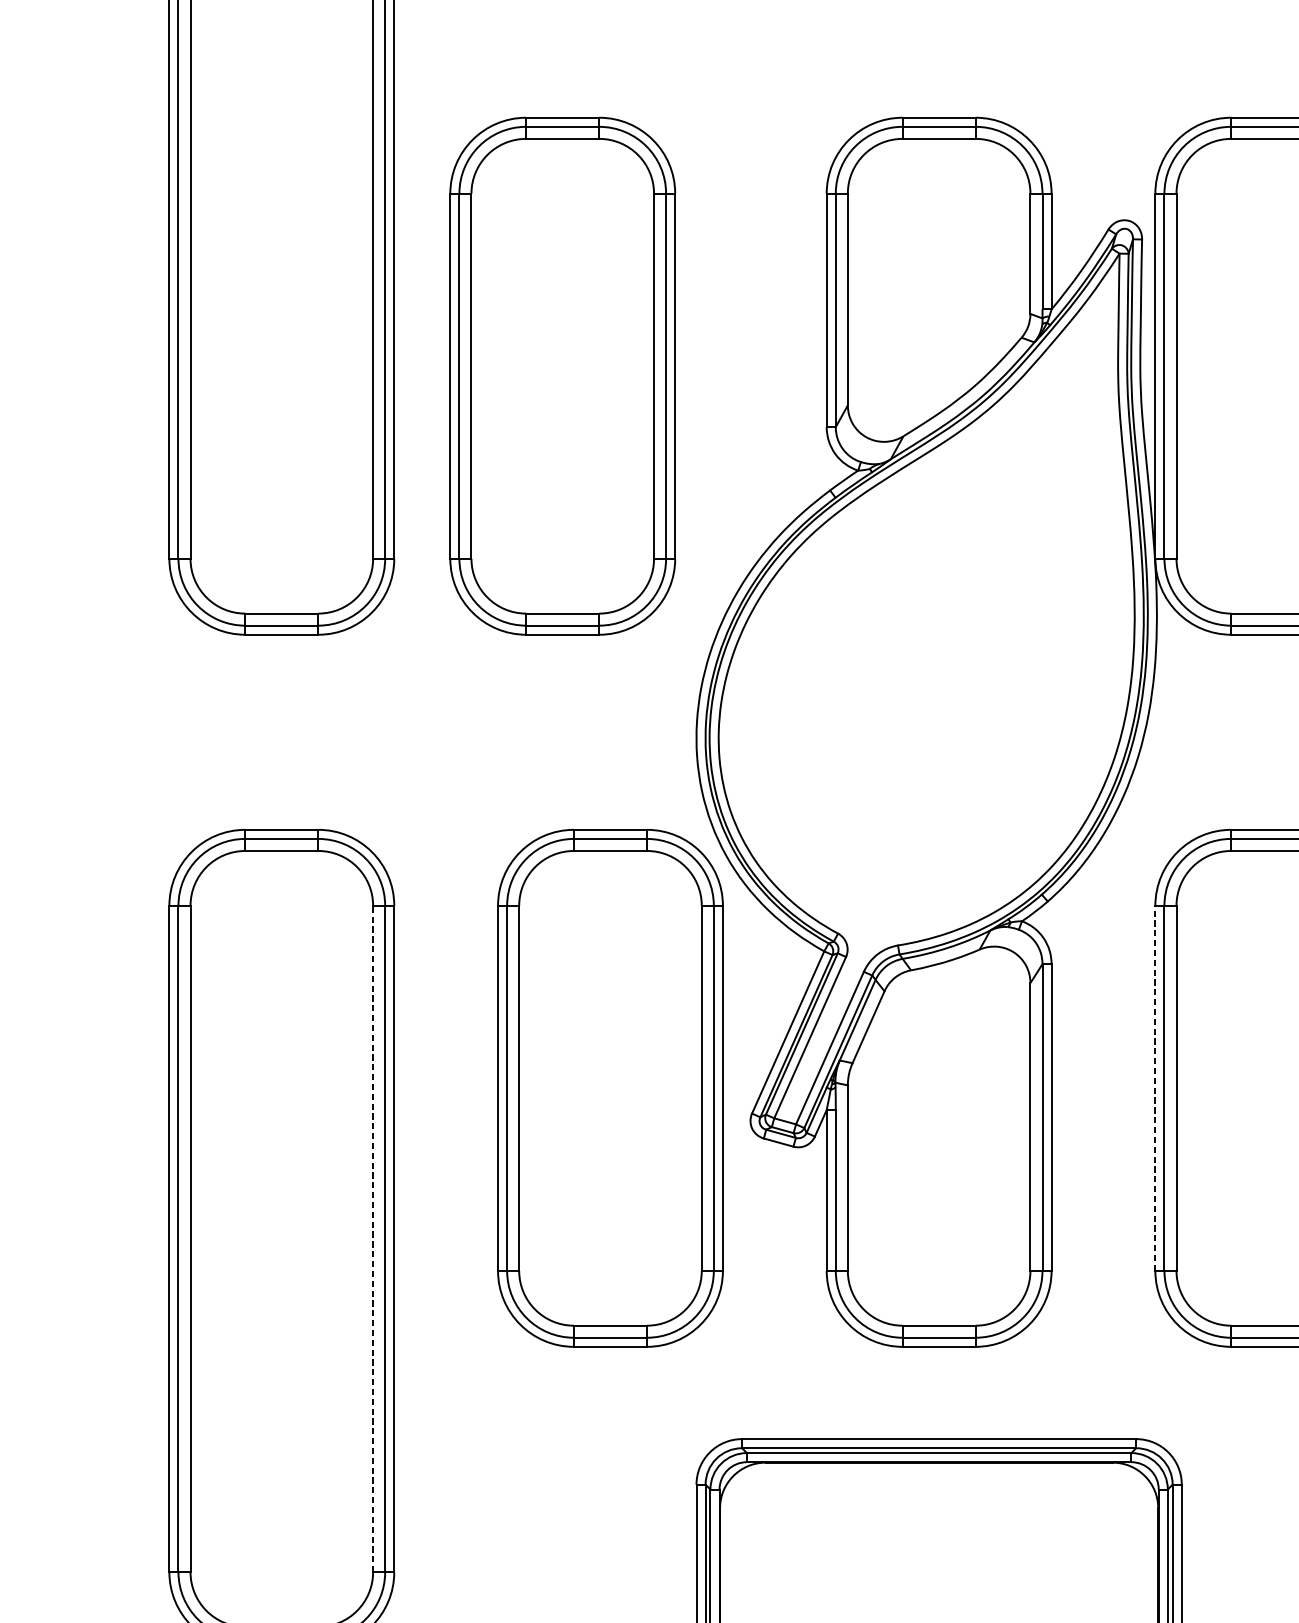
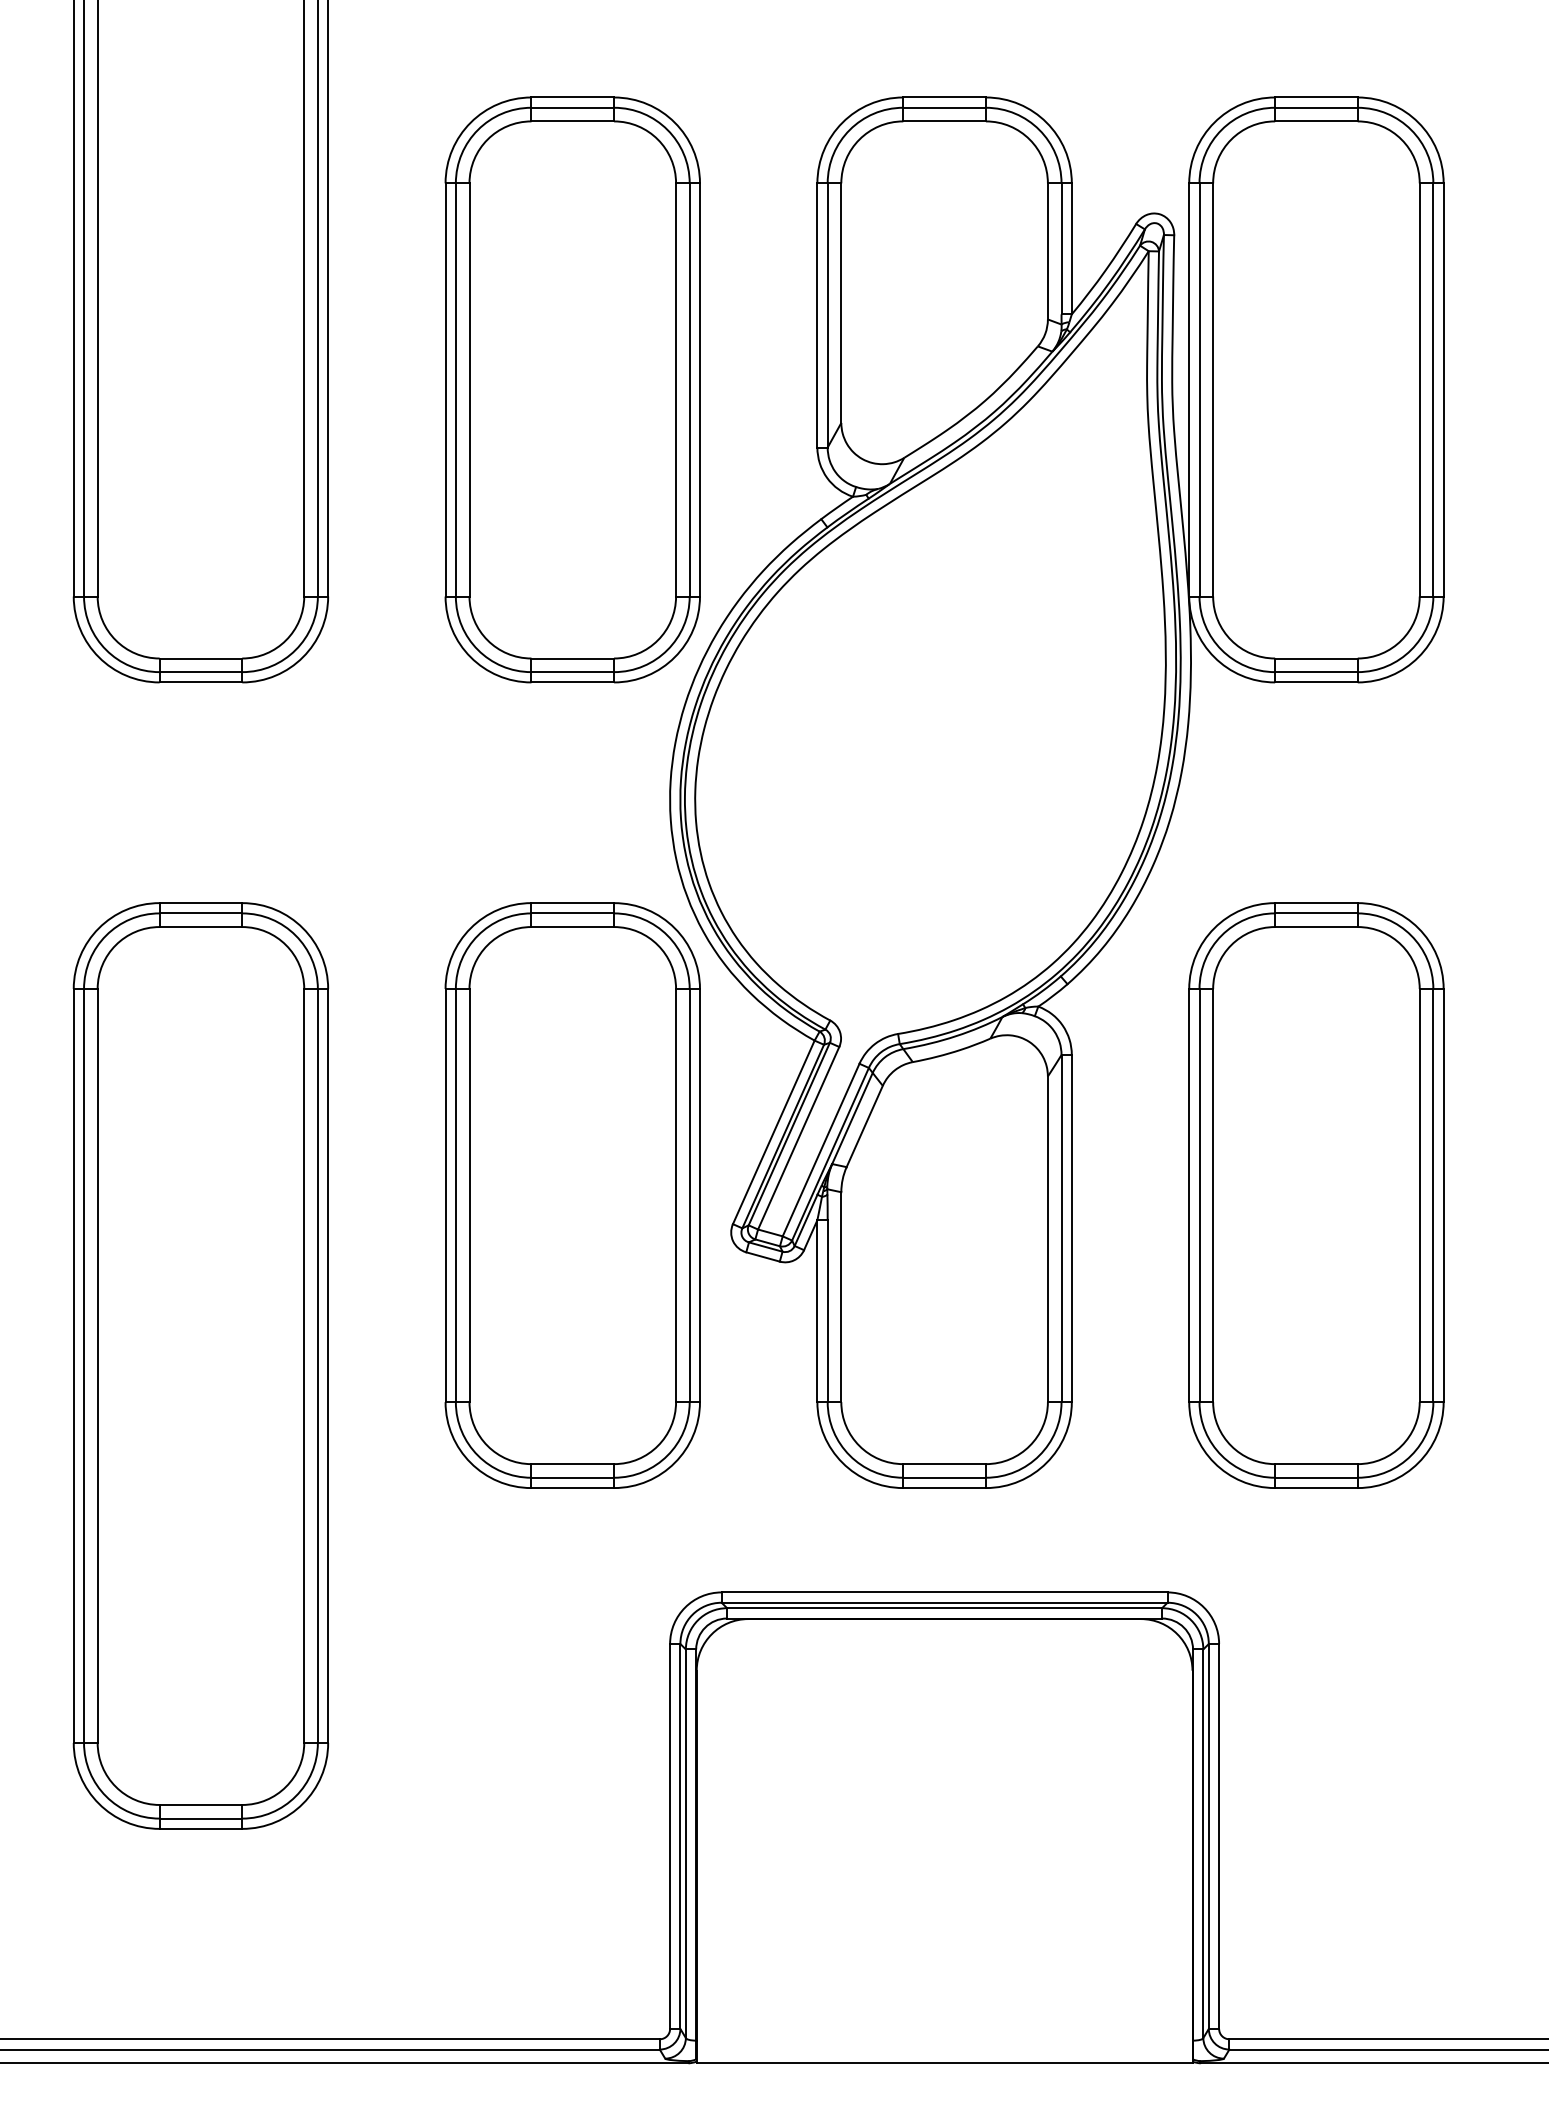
part: (562, 375) -> (572, 389), moved
line: (1155, 1088) -> (1189, 1195), dashed -> solid
line: (373, 1239) -> (304, 1366), dashed -> solid

